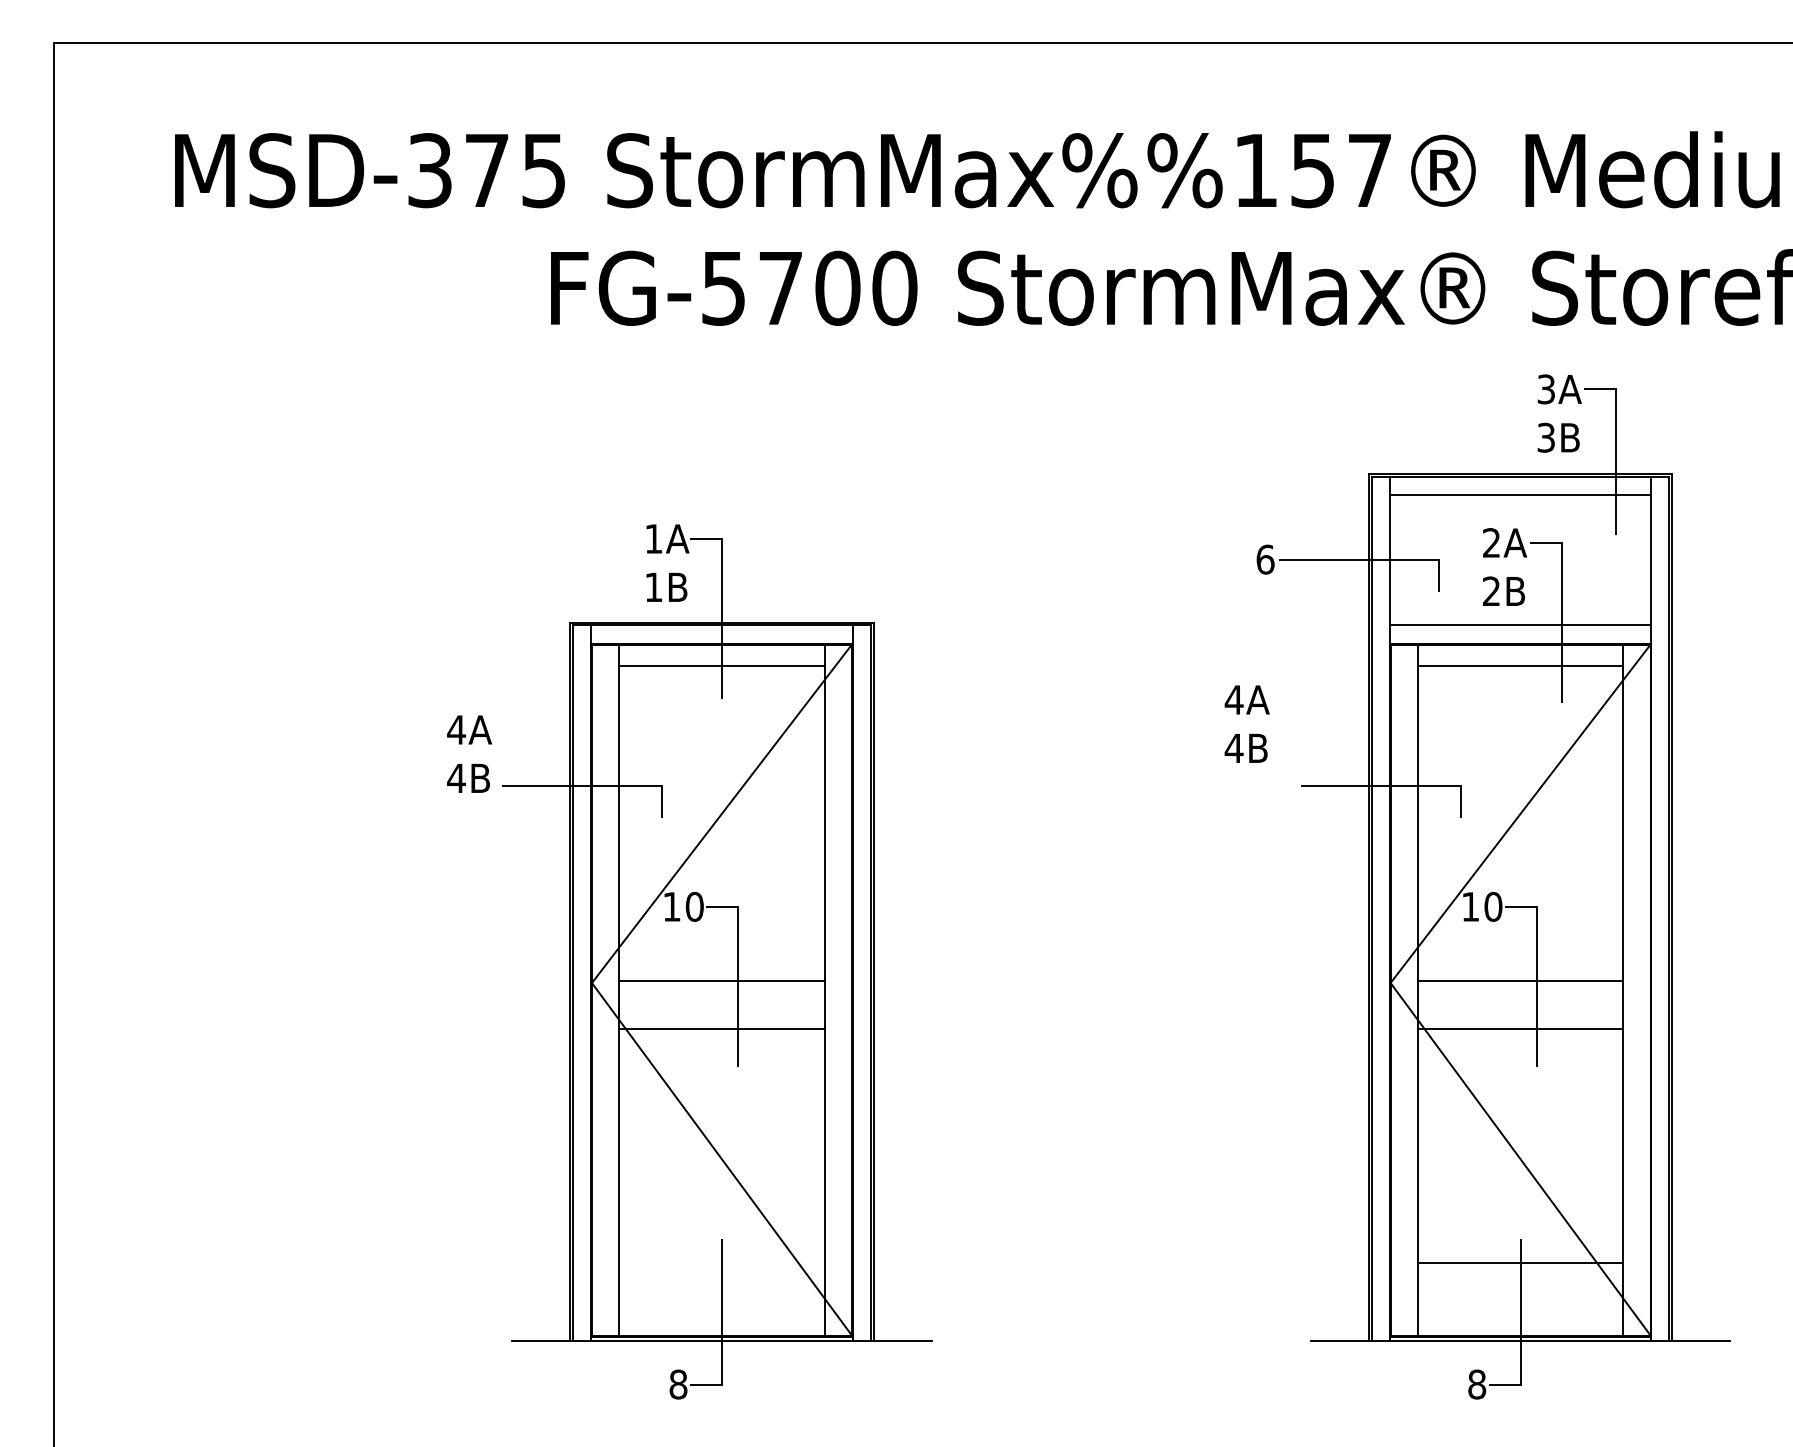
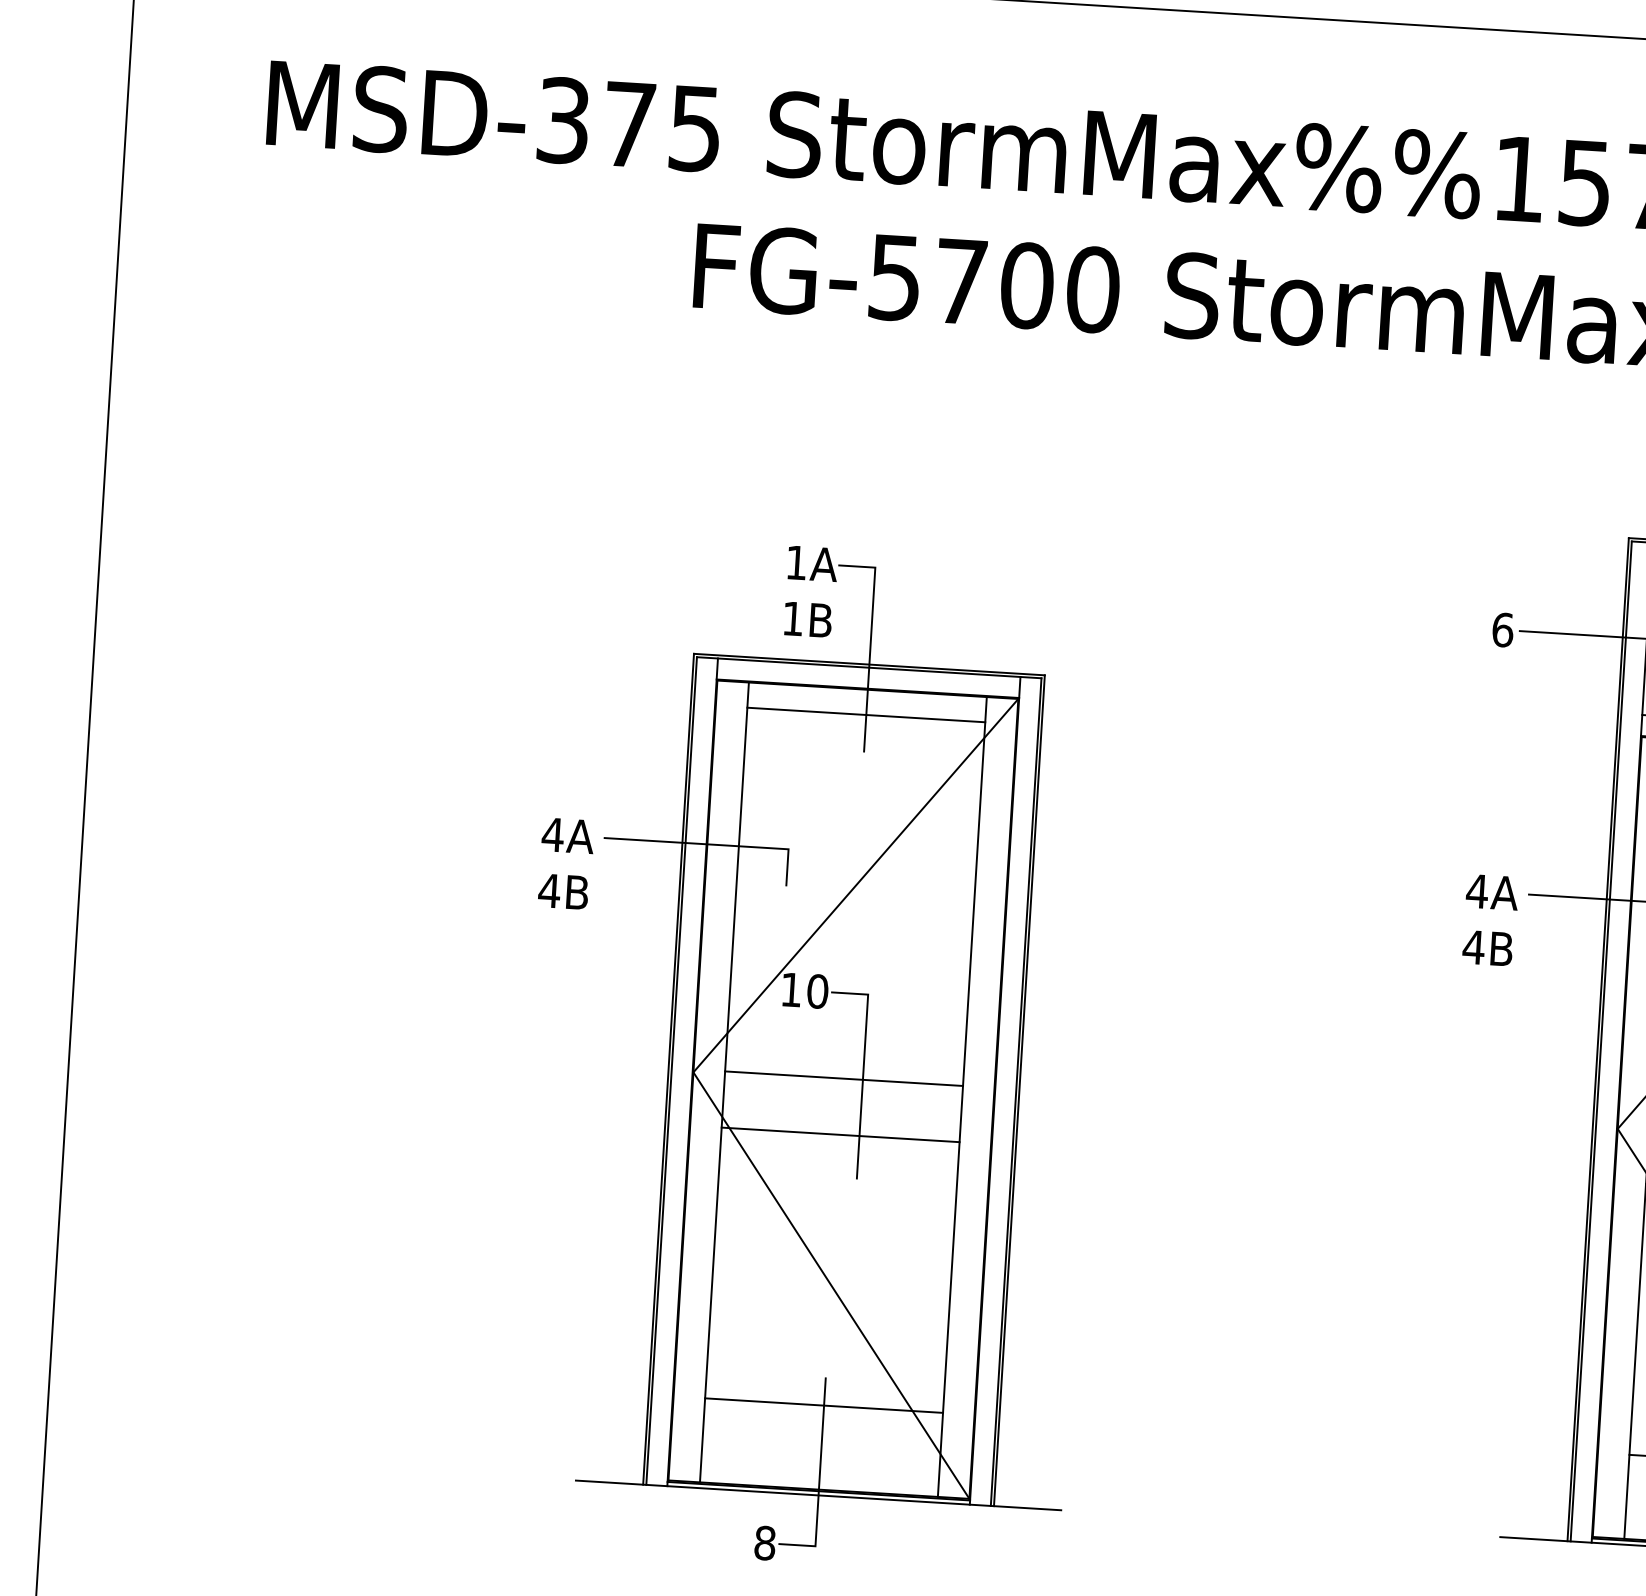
text: (1246, 723) -> (1489, 919), moved
text: (469, 753) -> (566, 863), moved
line: (721, 1263) -> (823, 1406), added

